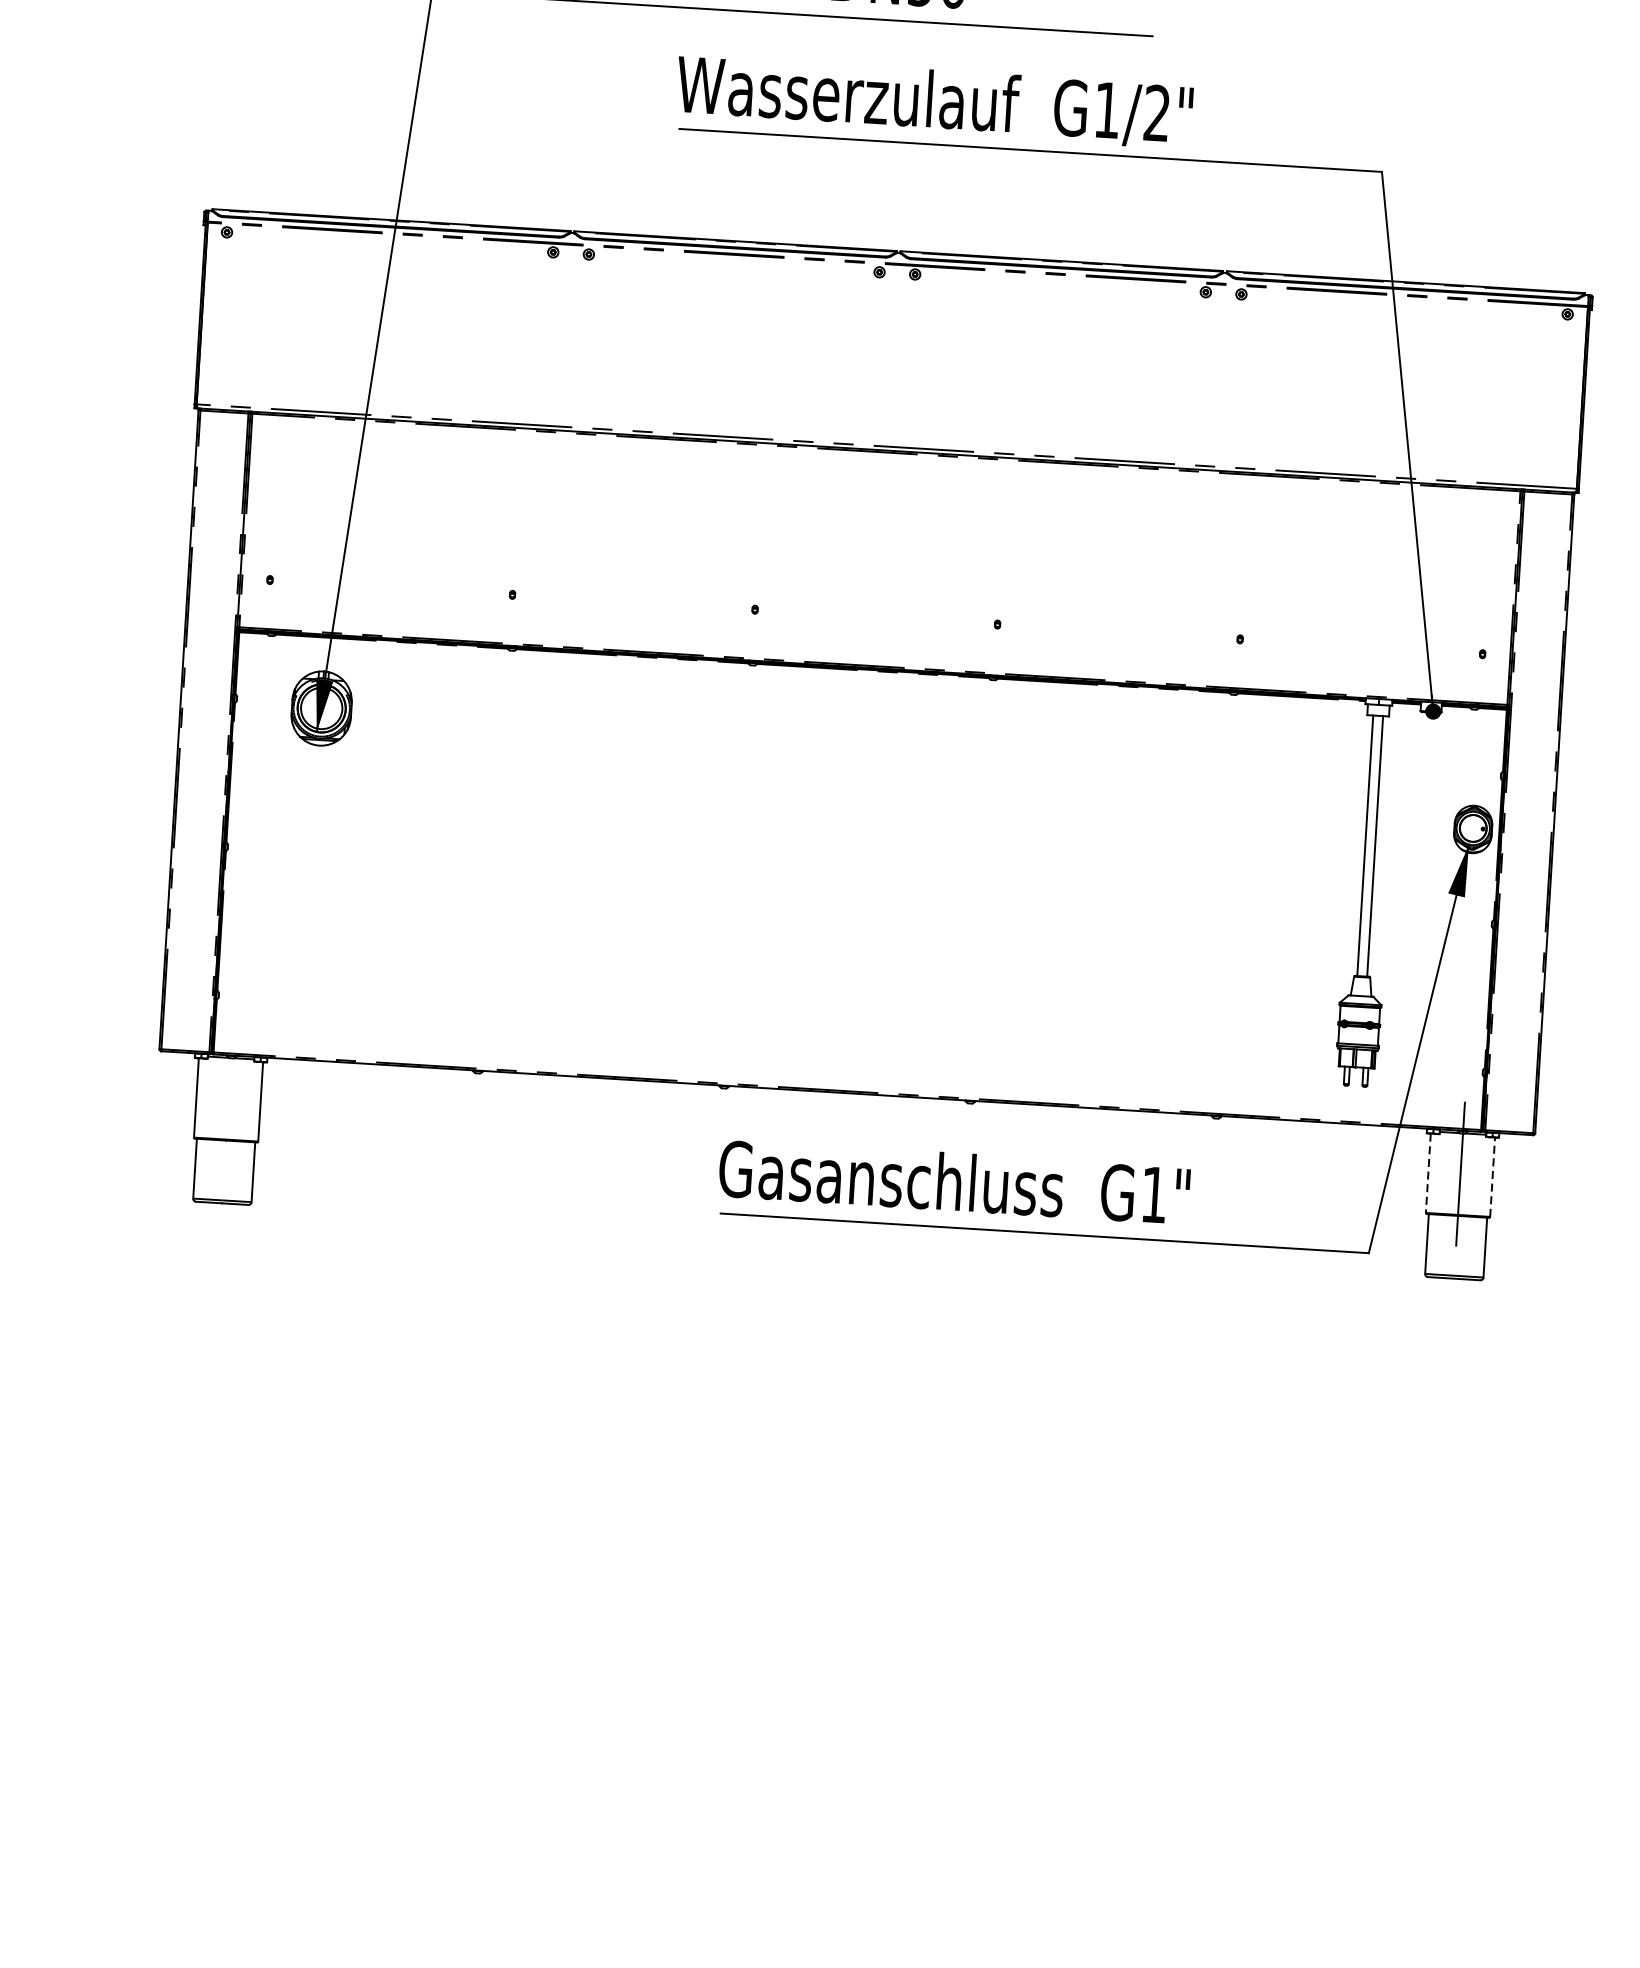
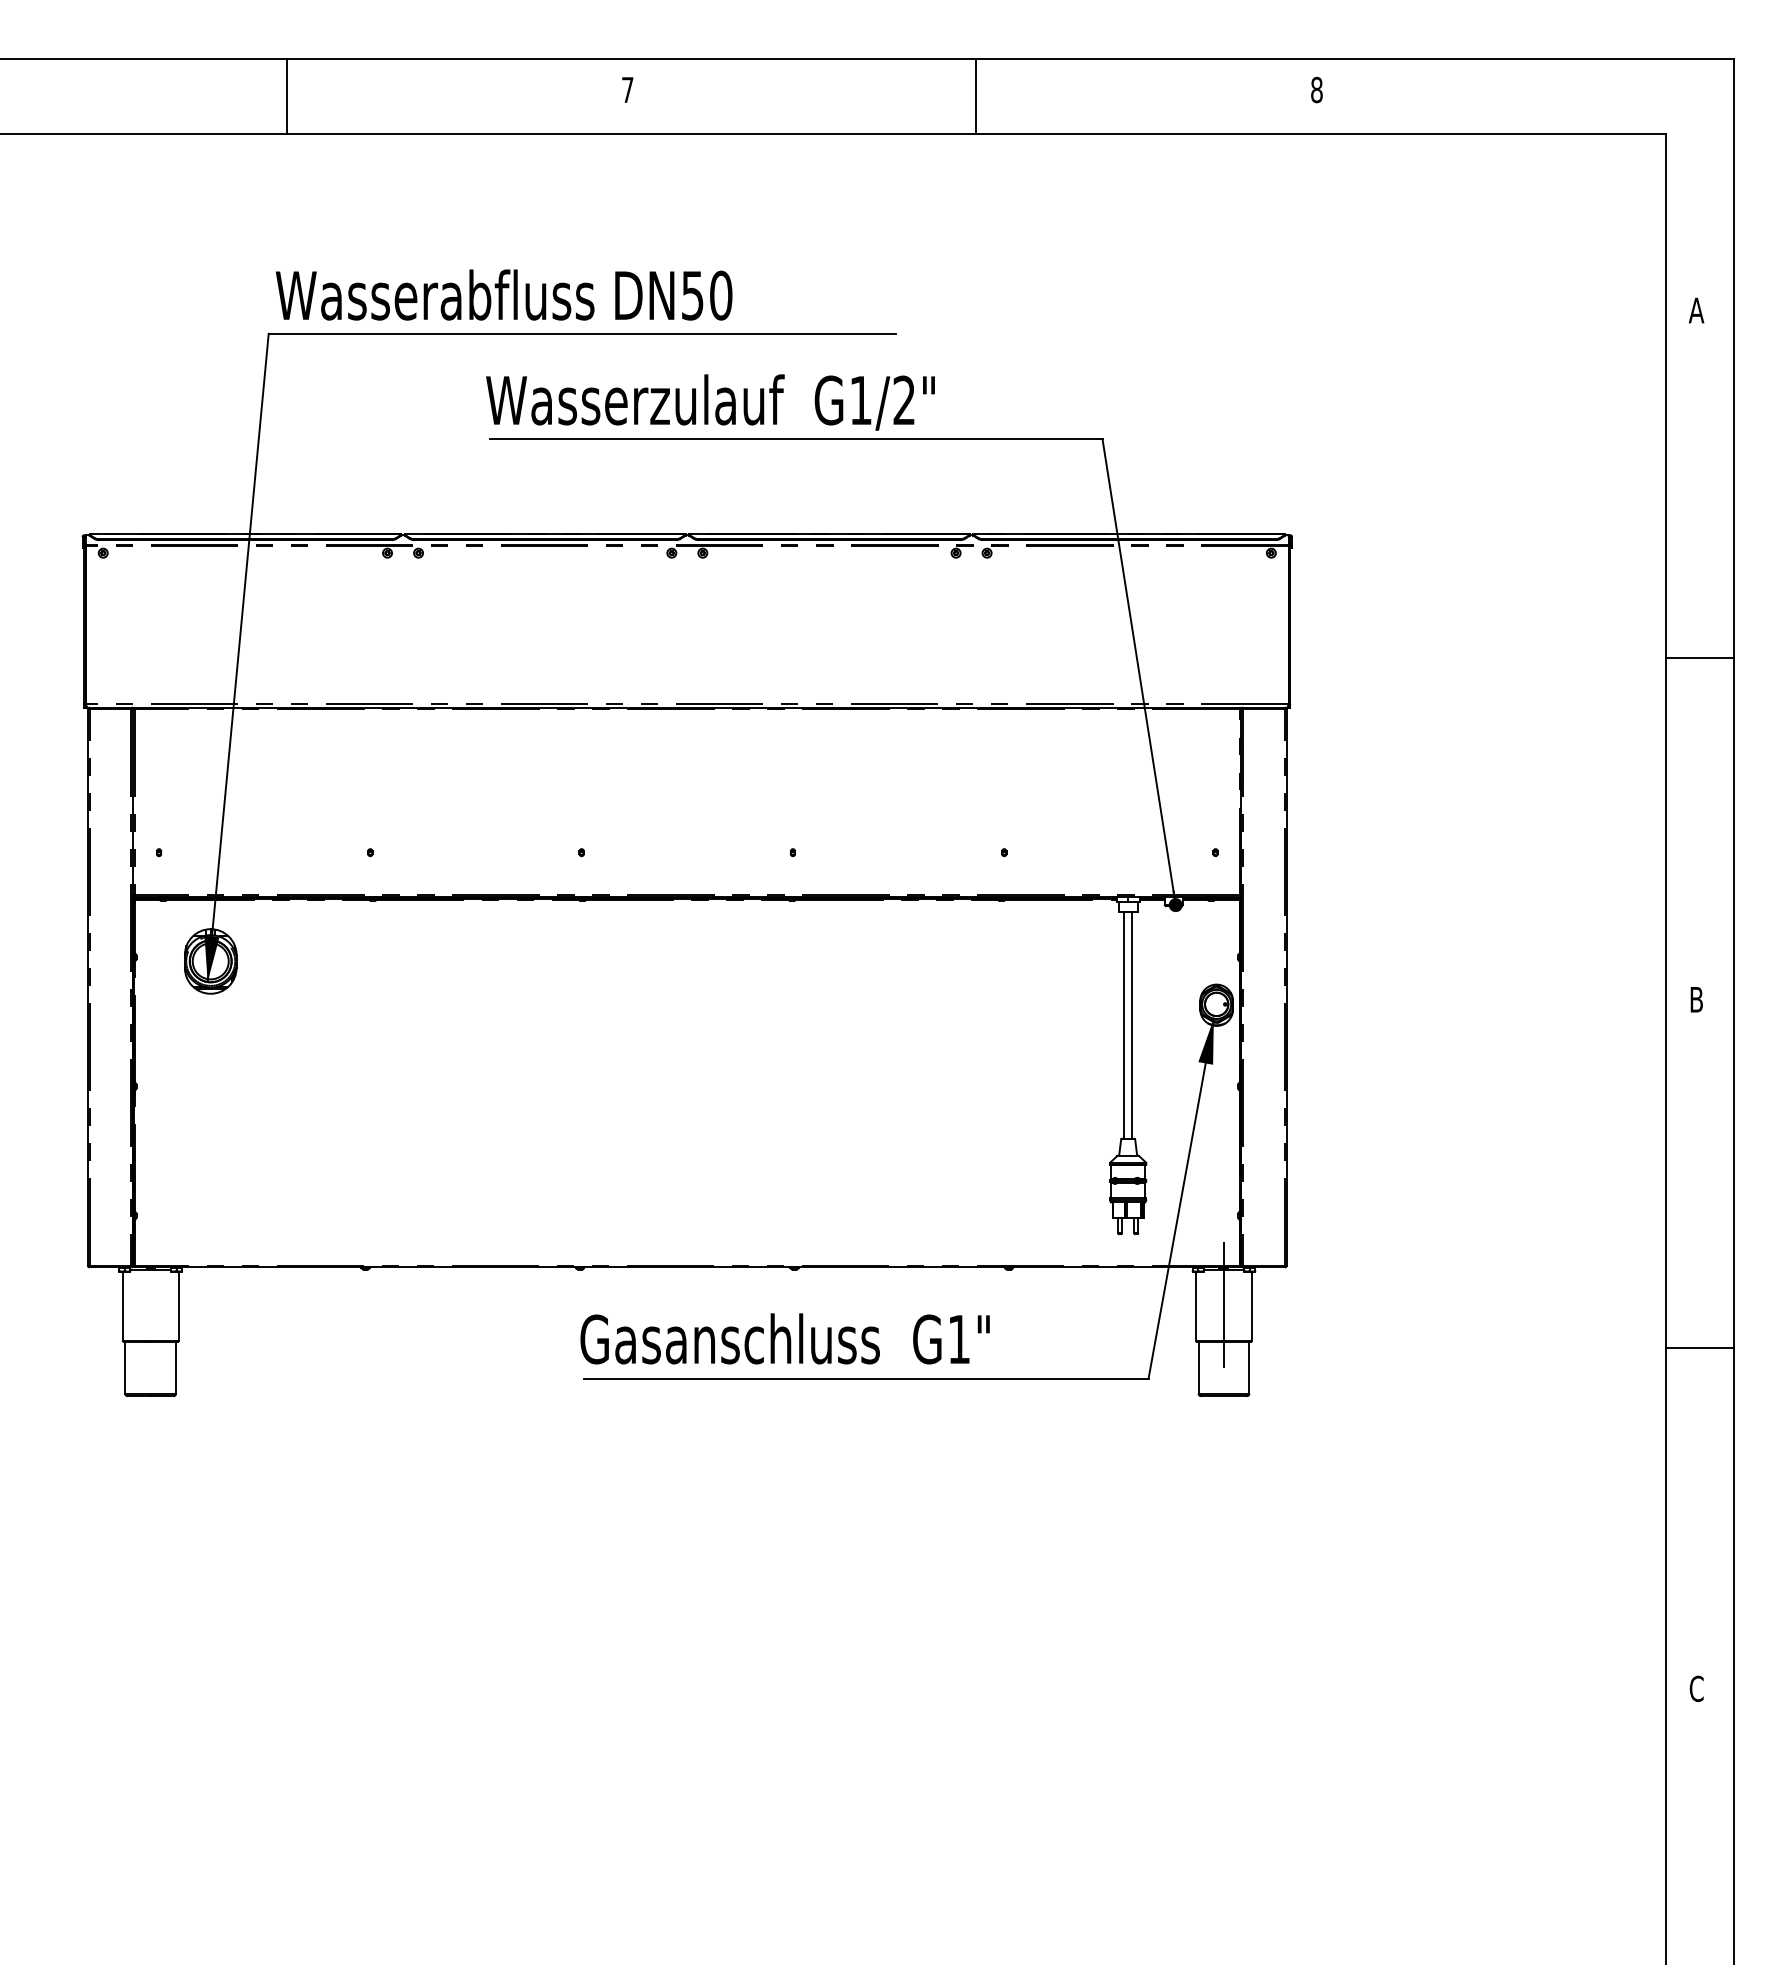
line: (1428, 1173) -> (1196, 1306), dashed -> solid
line: (1492, 1177) -> (1251, 1306), dashed -> solid

